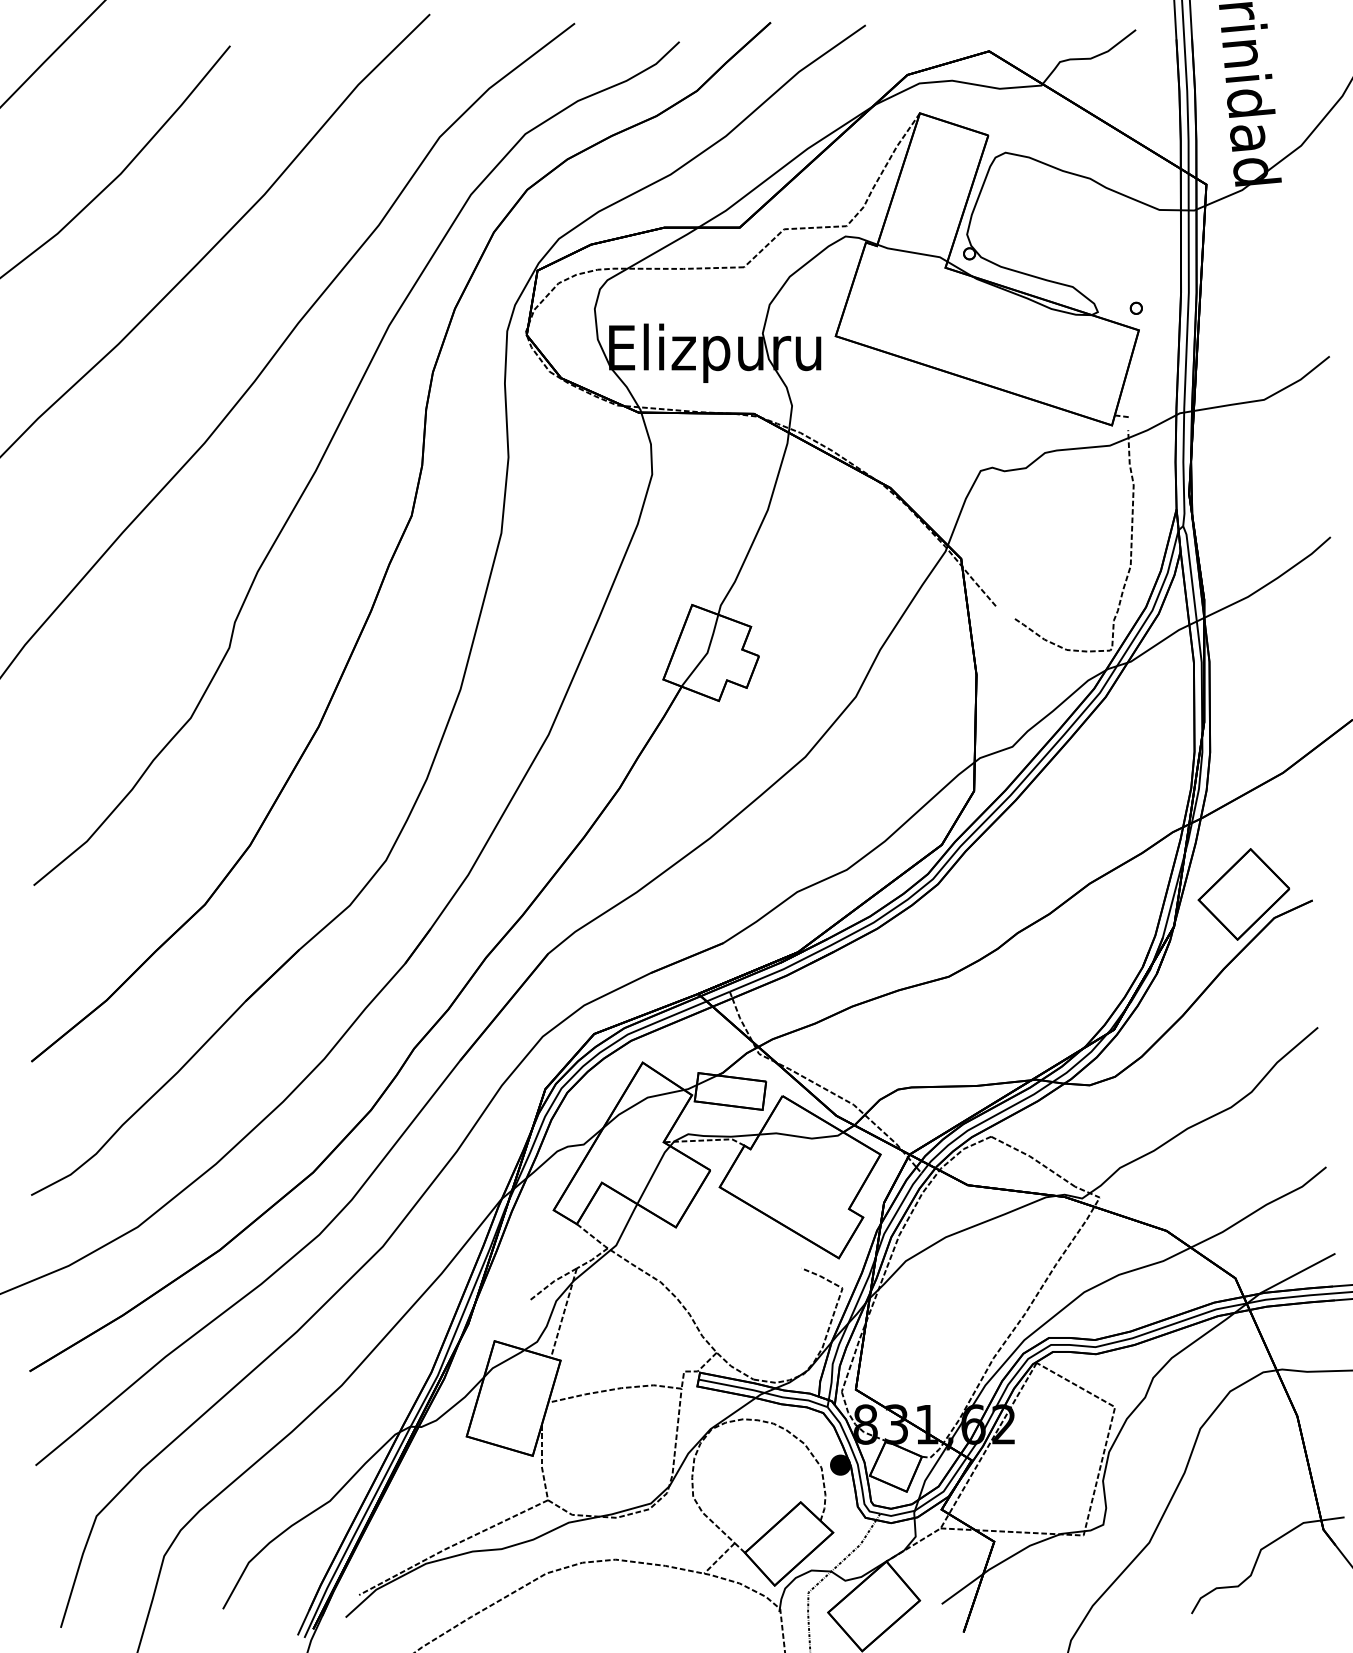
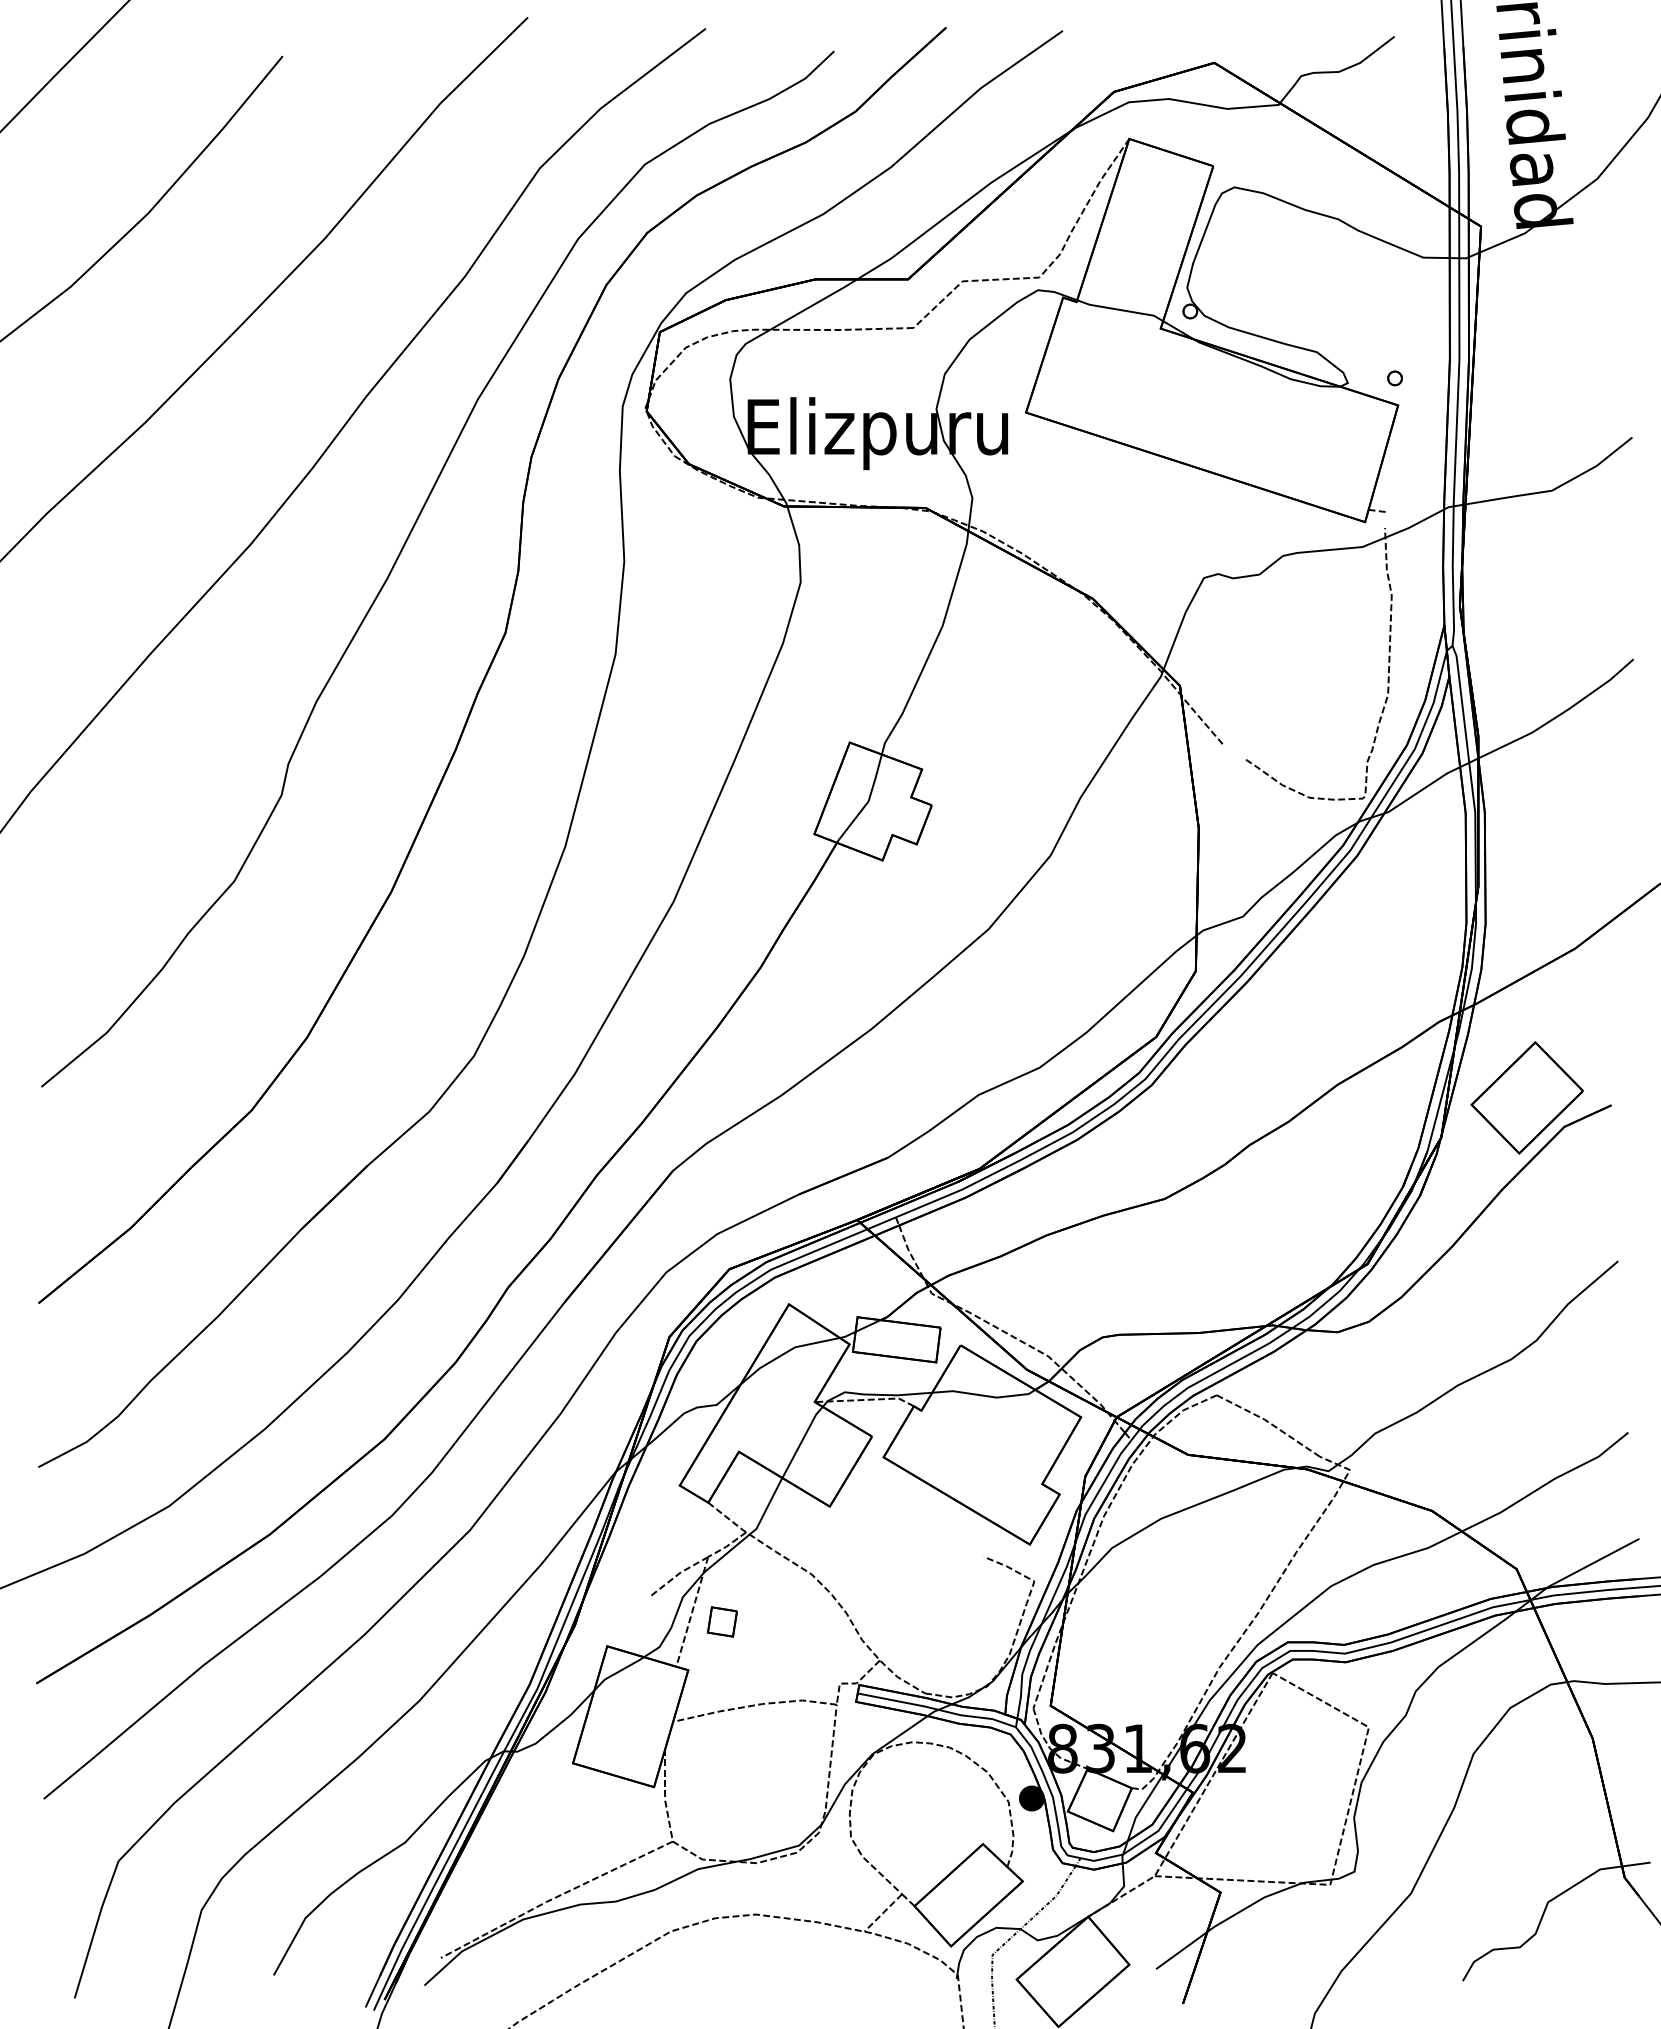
part: (588, 1320) -> (722, 1621), added

